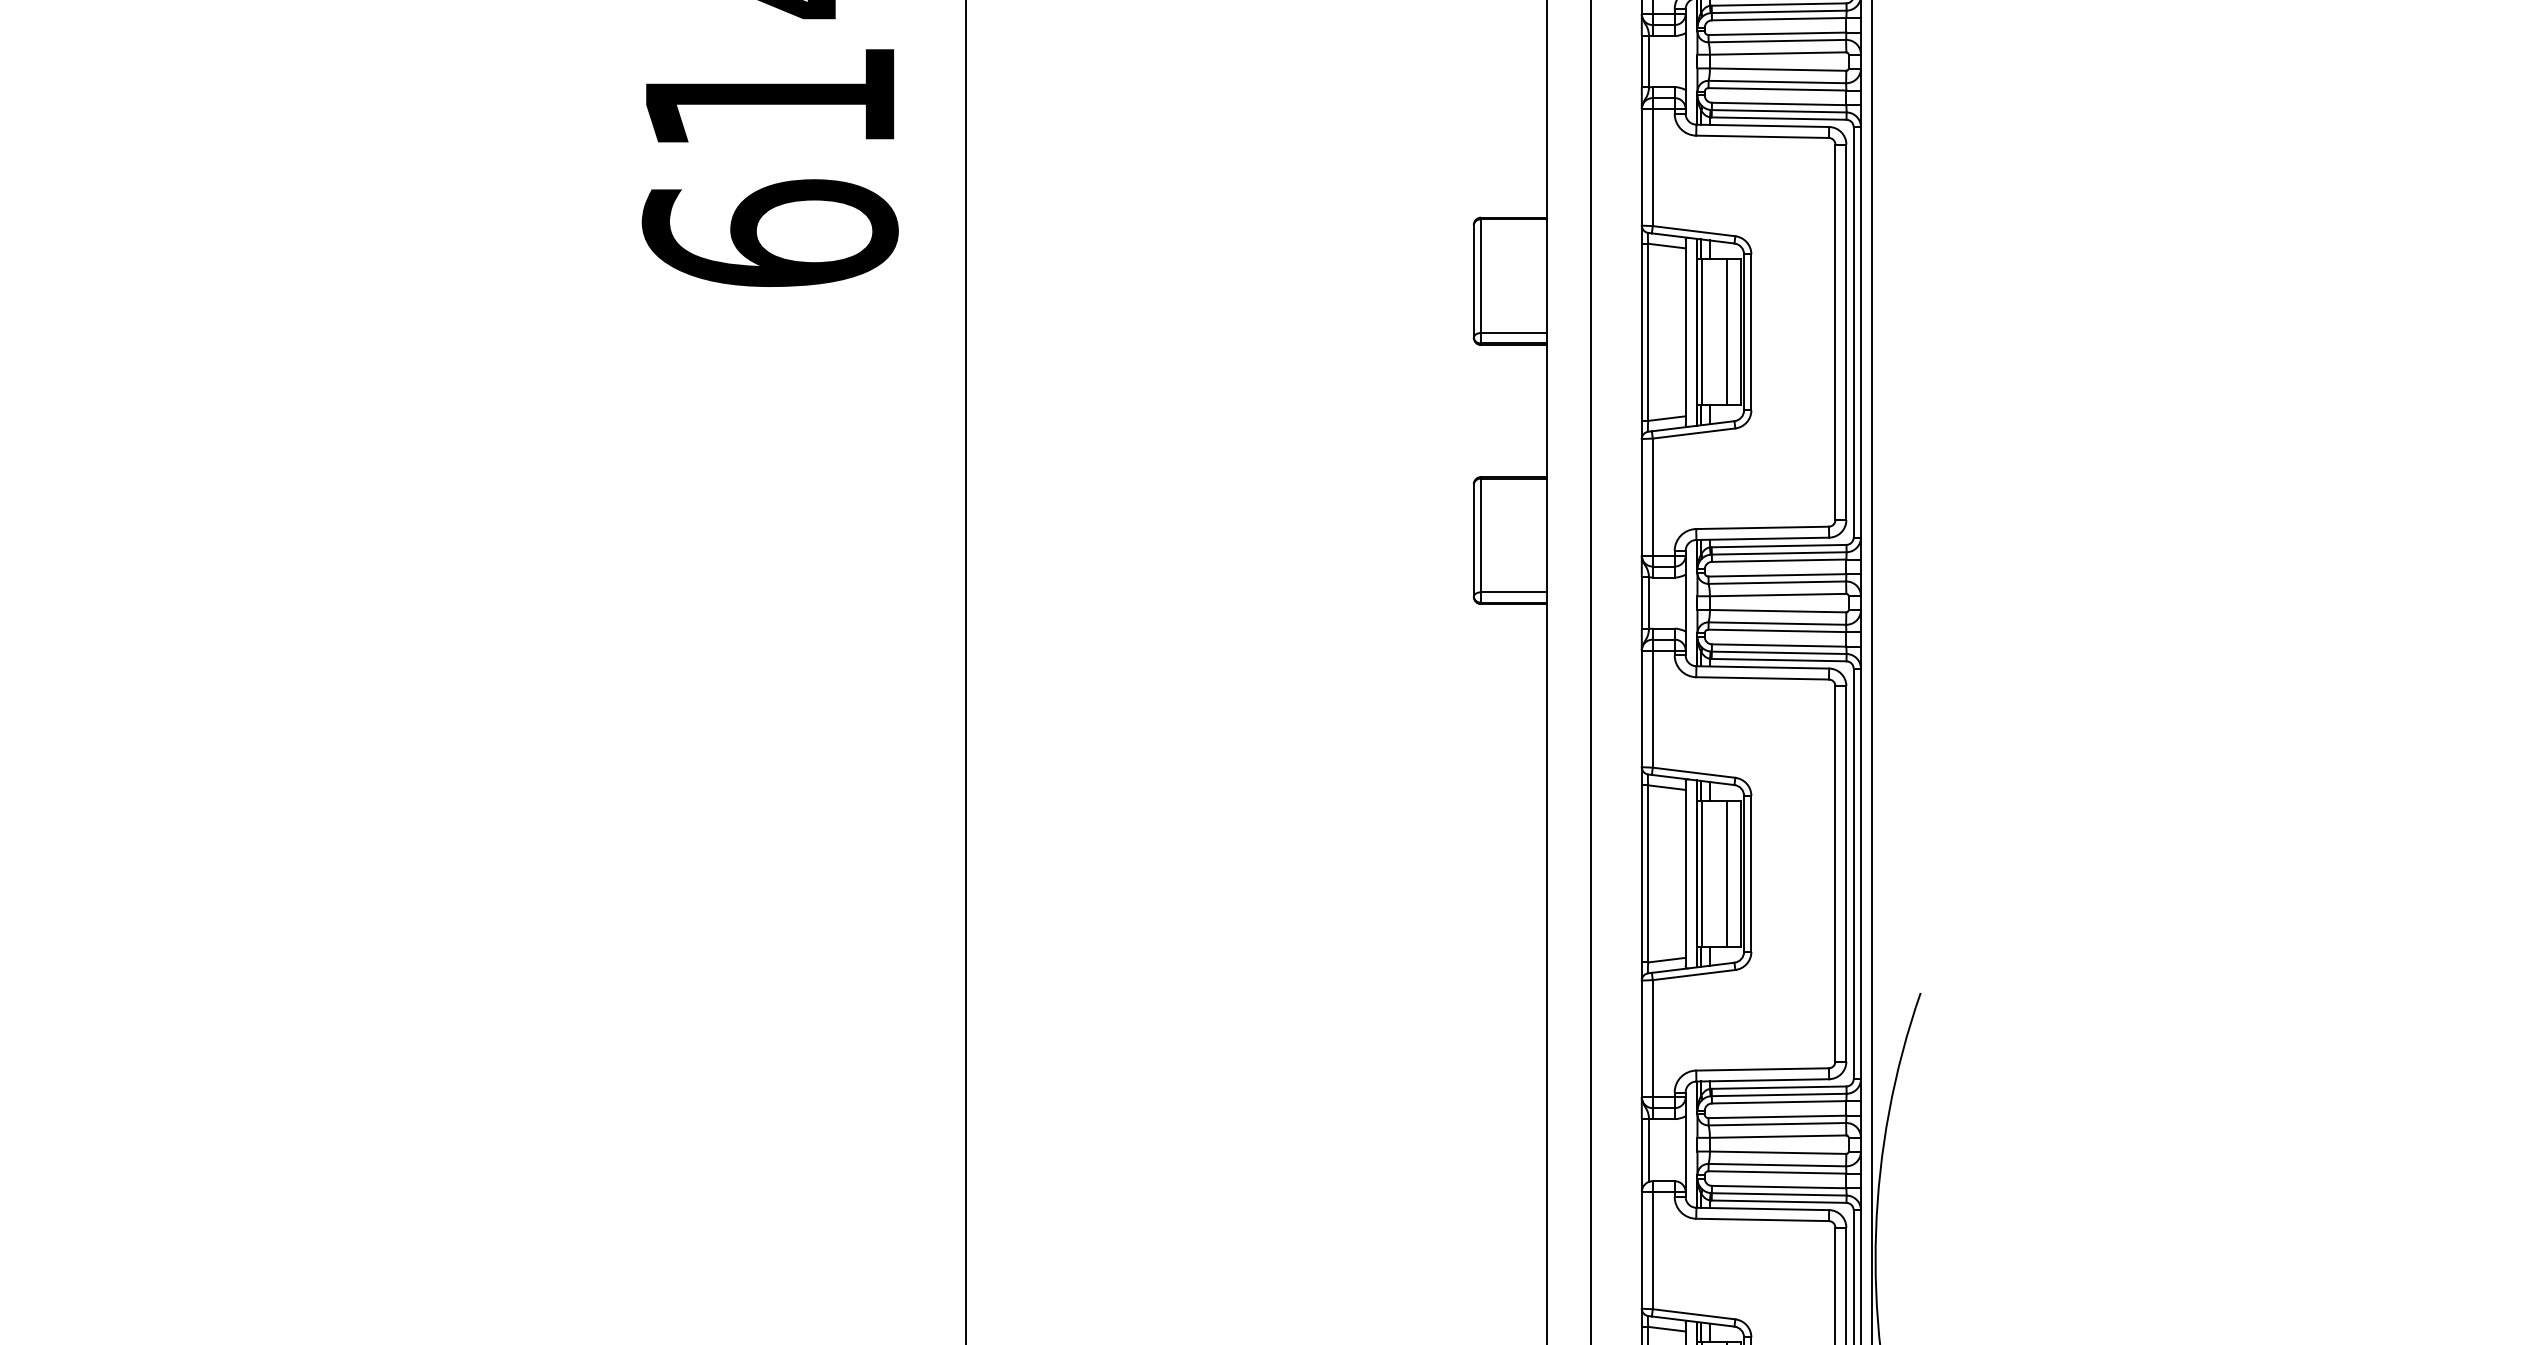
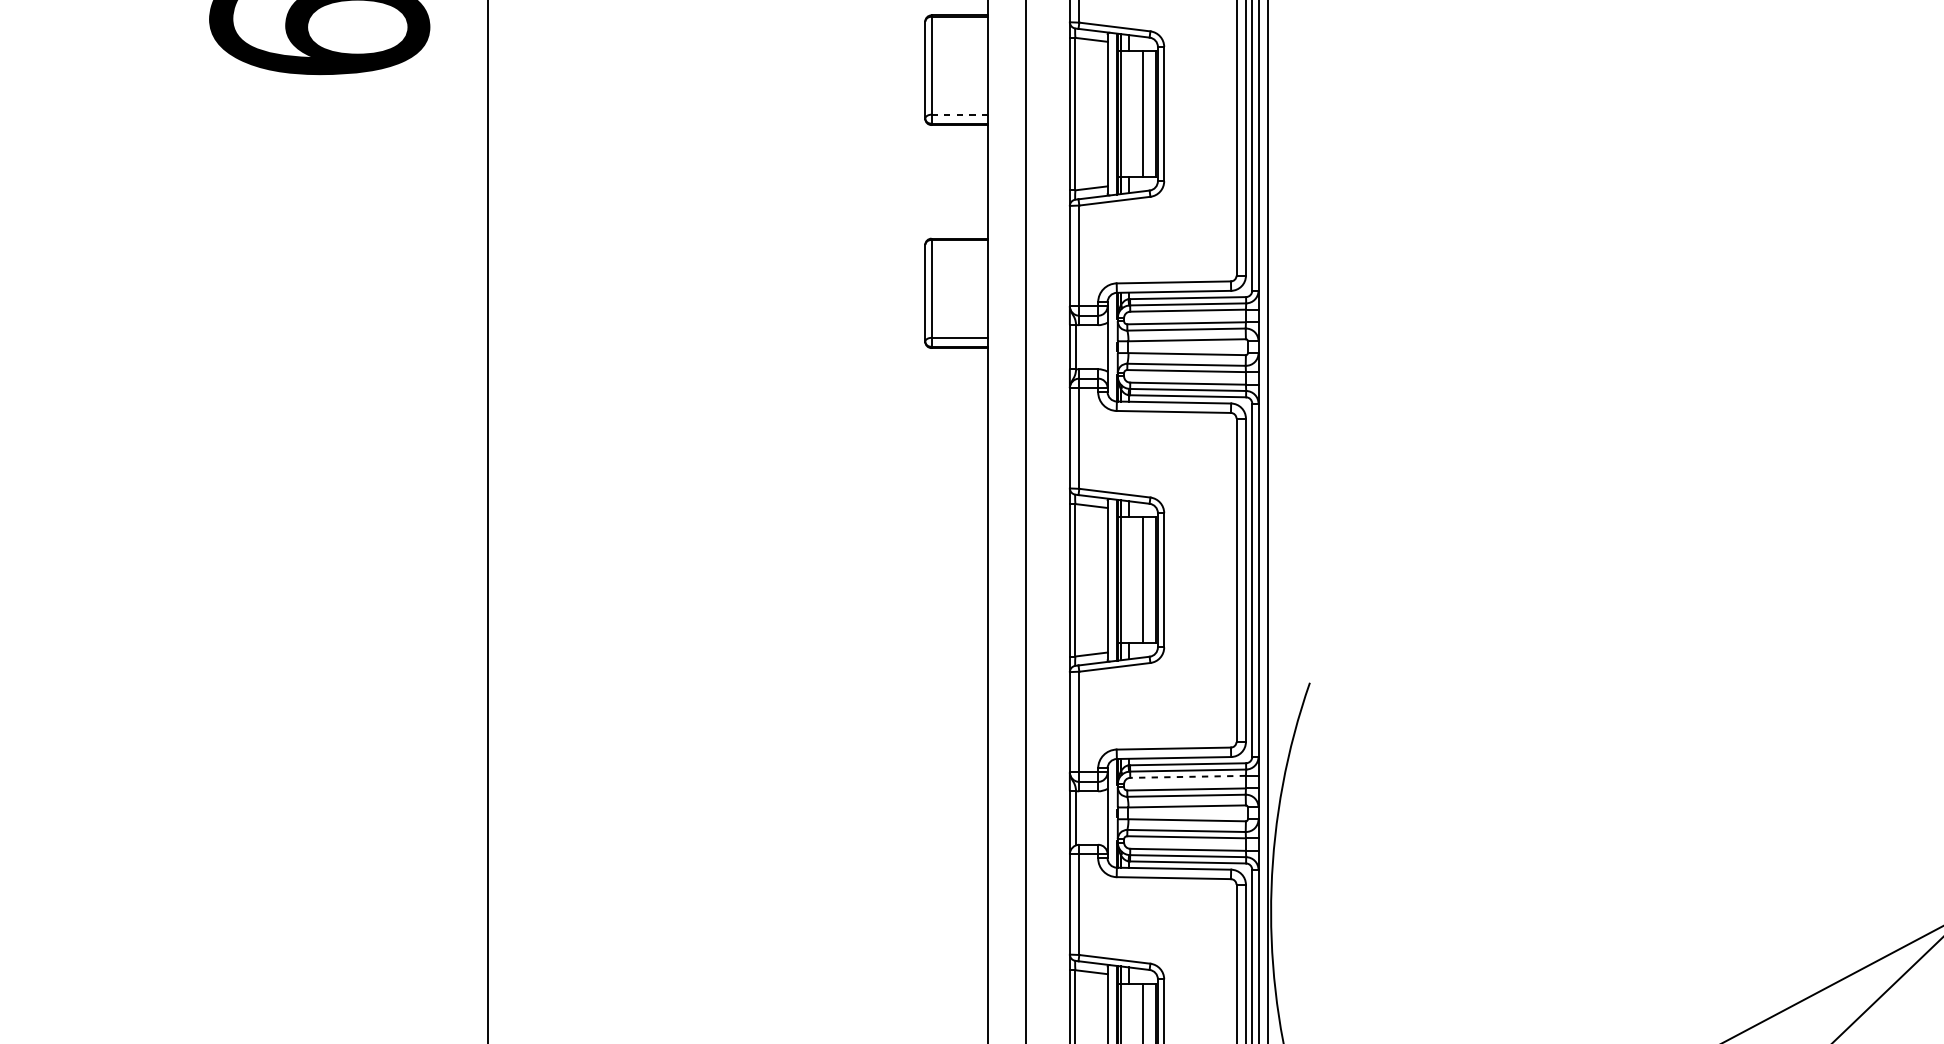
line: (1513, 333) -> (959, 115), solid -> dashed
line: (1778, 1102) -> (1187, 777), solid -> dashed

